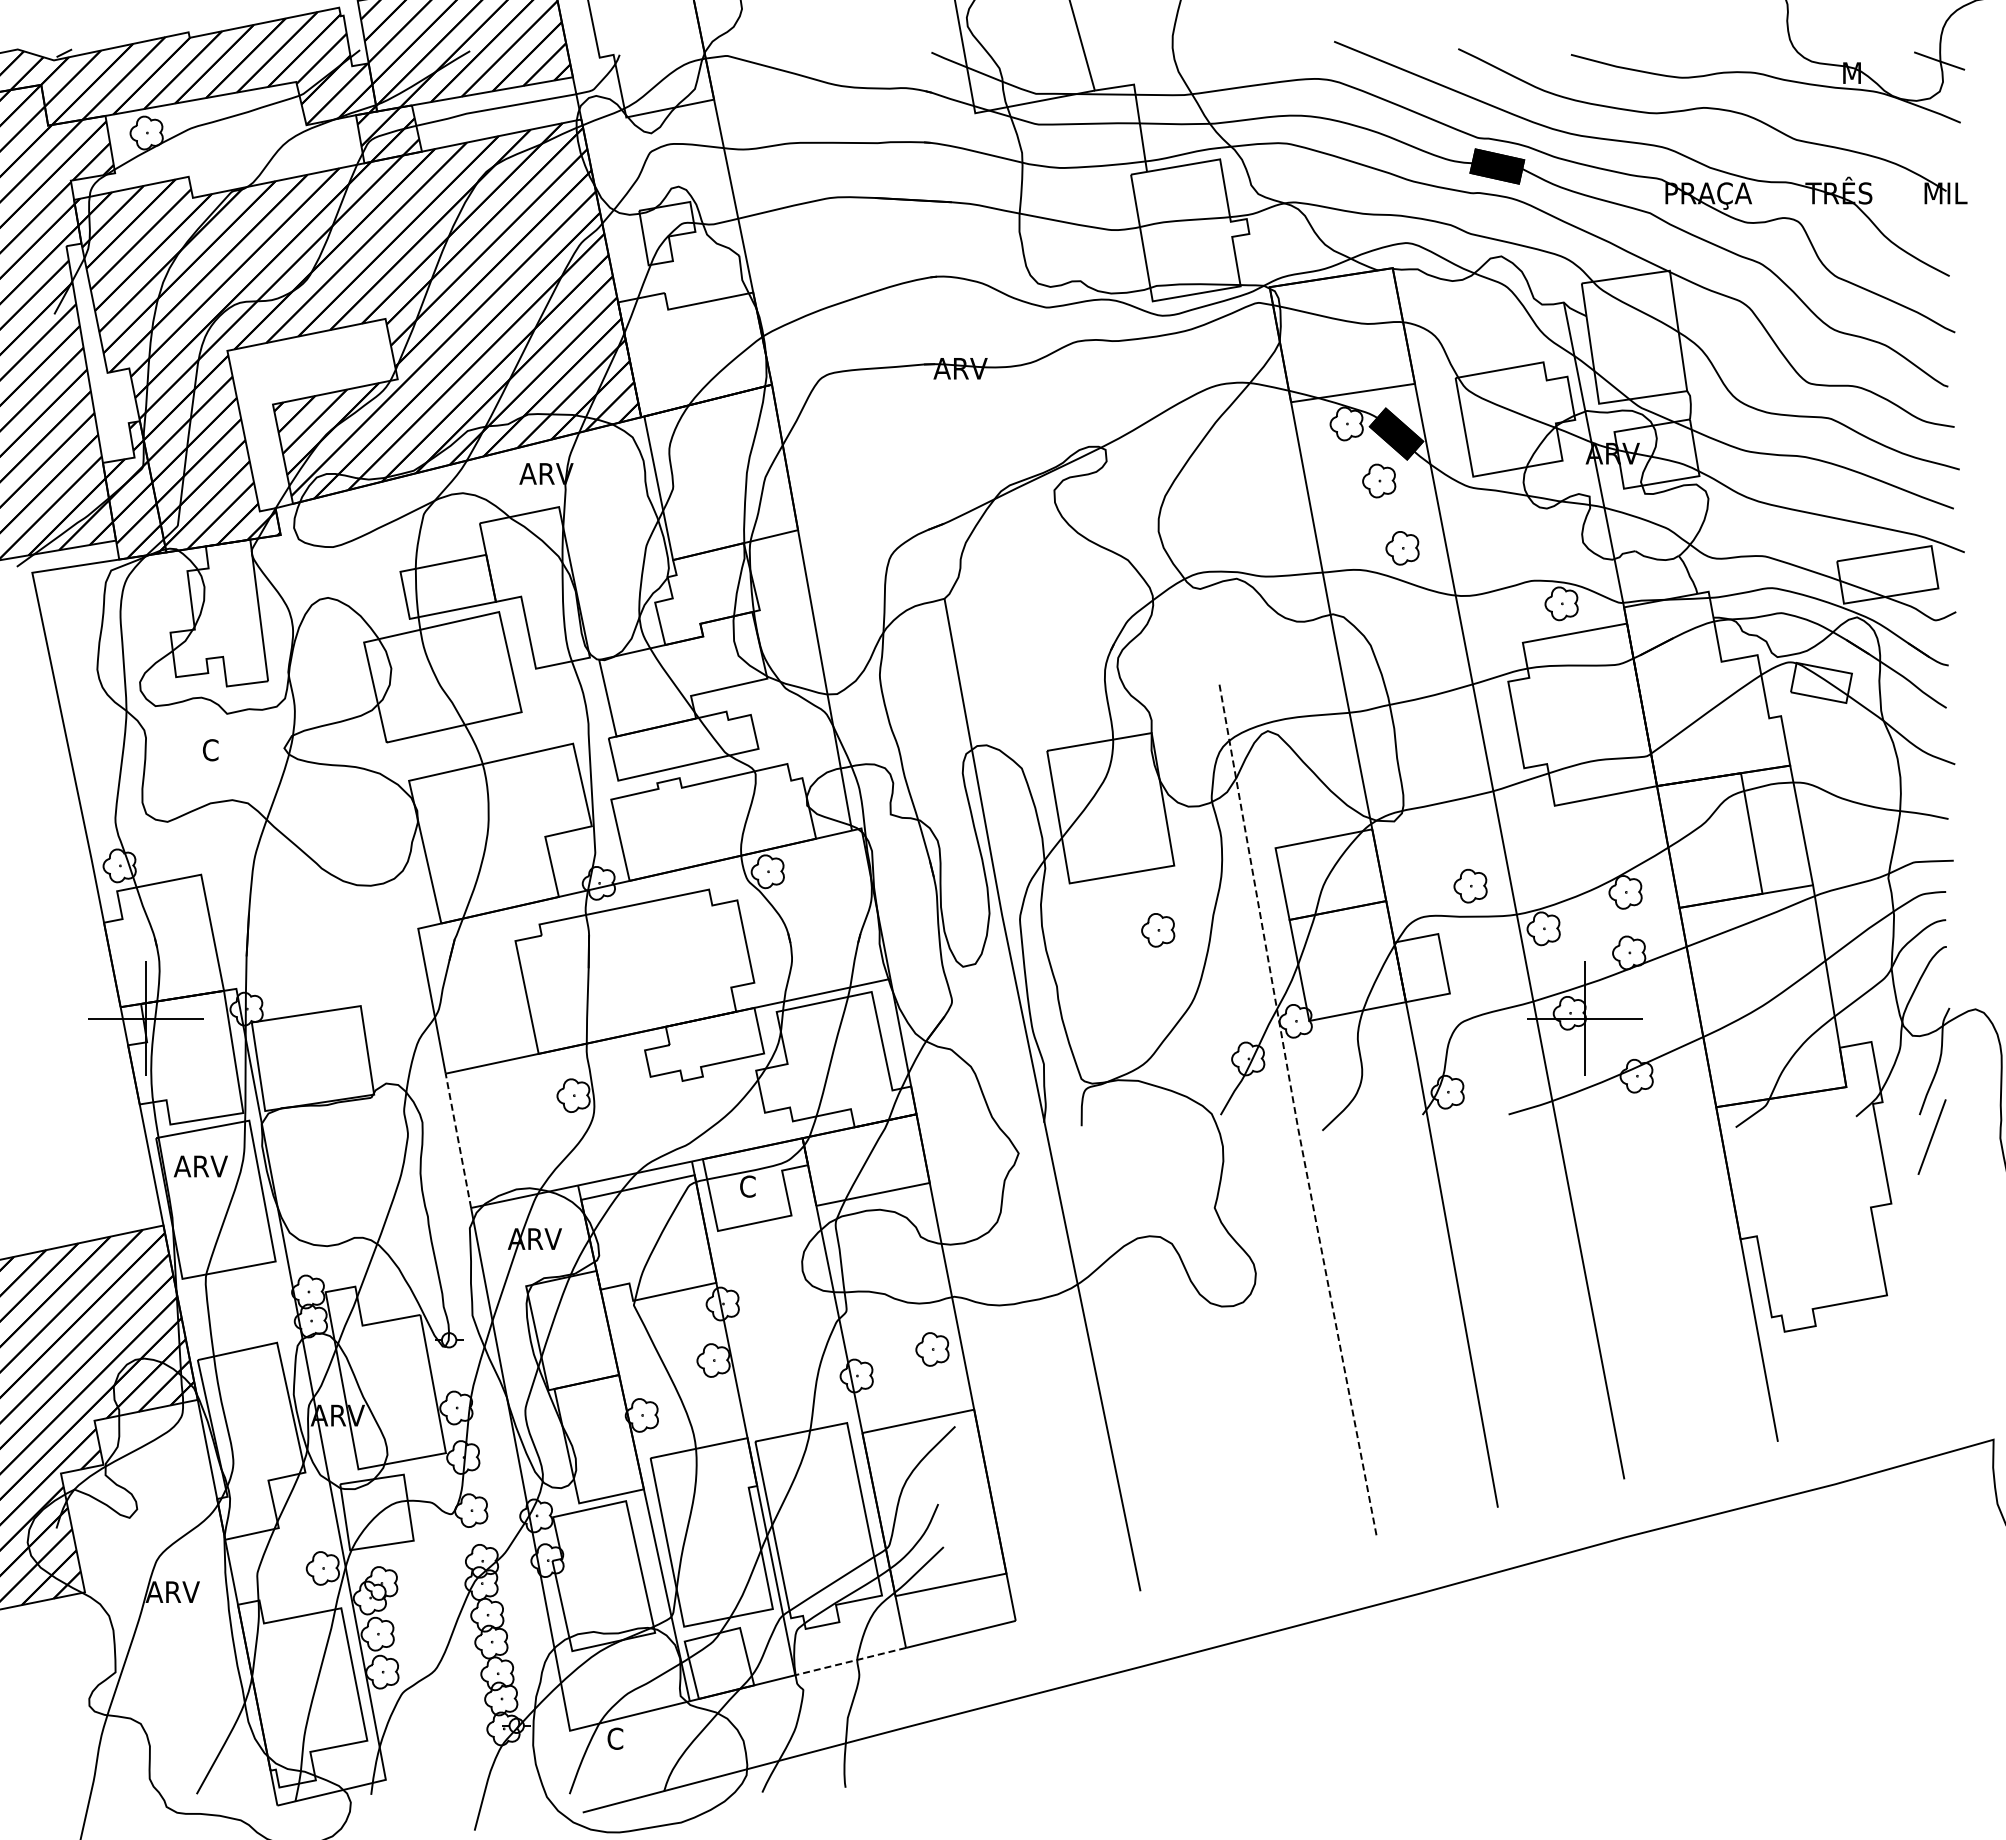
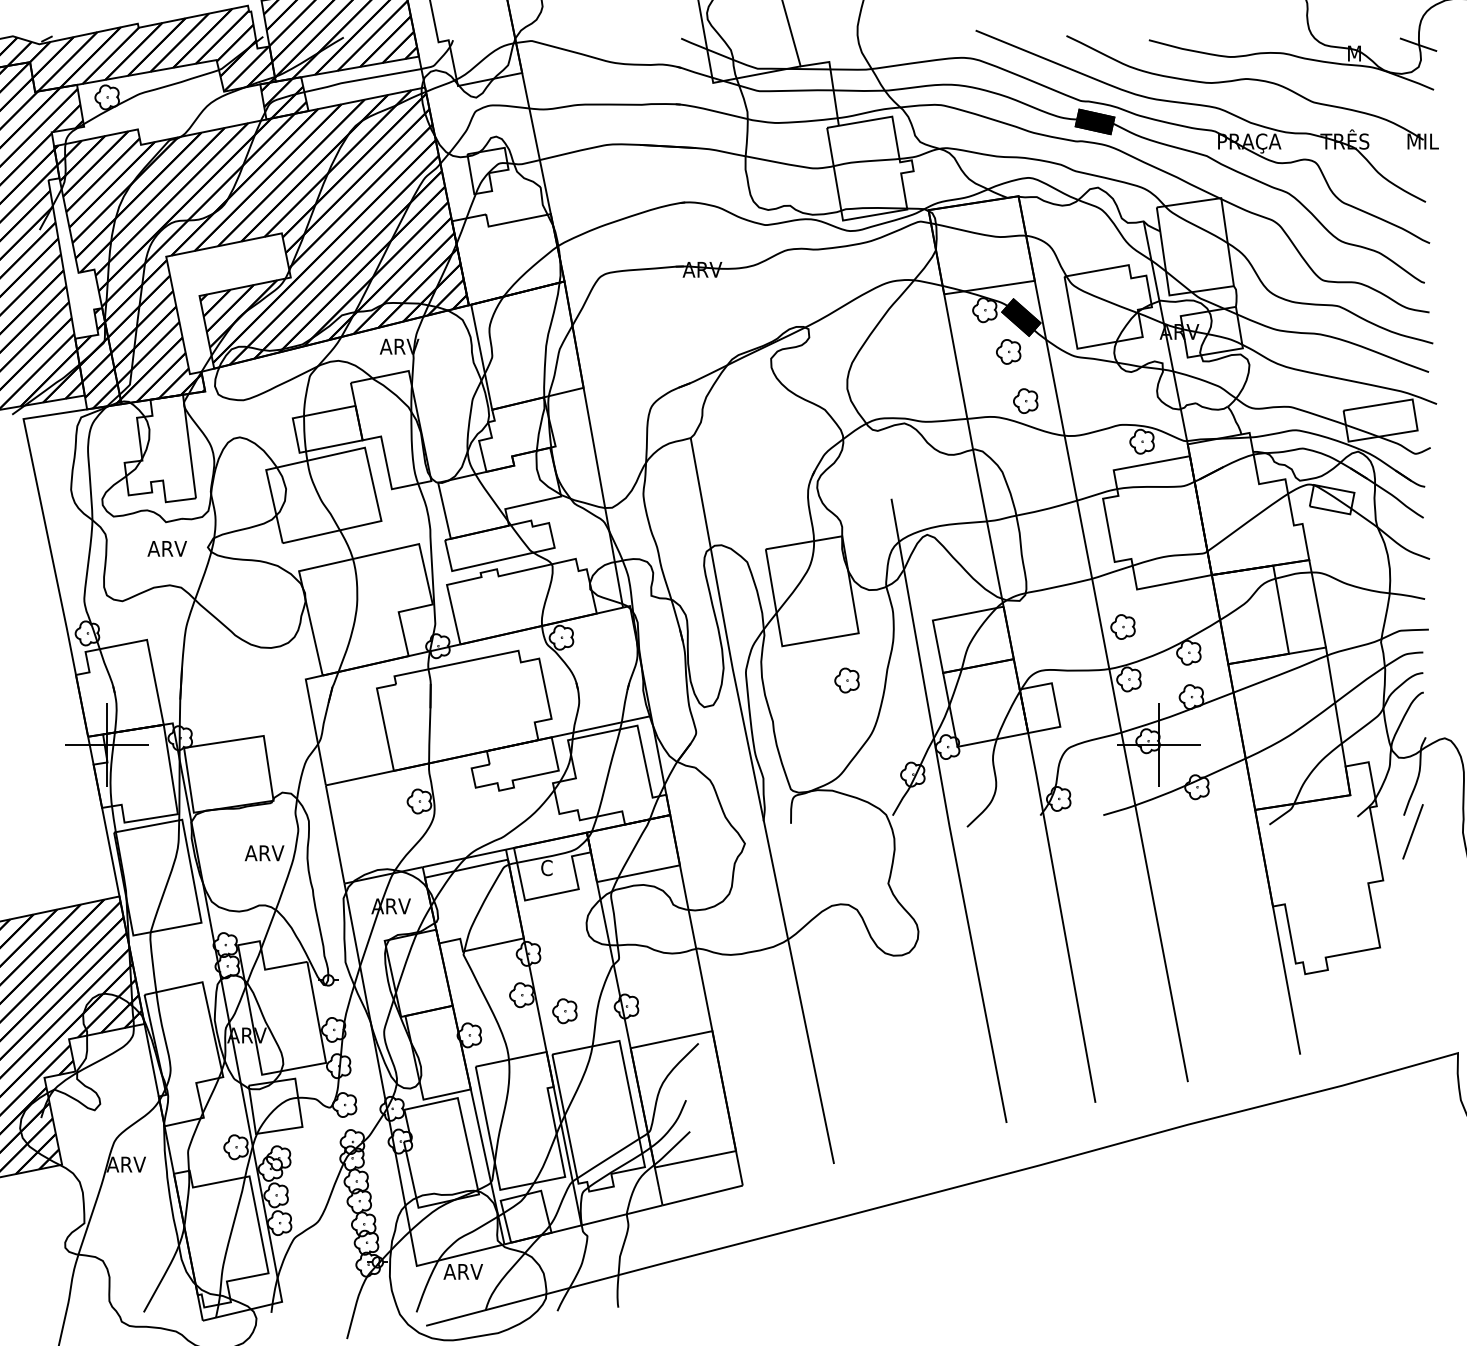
text: (228, 750) -> (167, 549), C -> ARV
part: (1470, 885) -> (1122, 626), moved
line: (1294, 1109) -> (946, 811), dashed -> solid
line: (458, 1140) -> (335, 834), dashed -> solid
text: (200, 1166) -> (264, 853), moved
part: (932, 1349) -> (564, 1011), moved
line: (850, 1661) -> (621, 1215), dashed -> solid
text: (633, 1738) -> (463, 1271), C -> ARV

